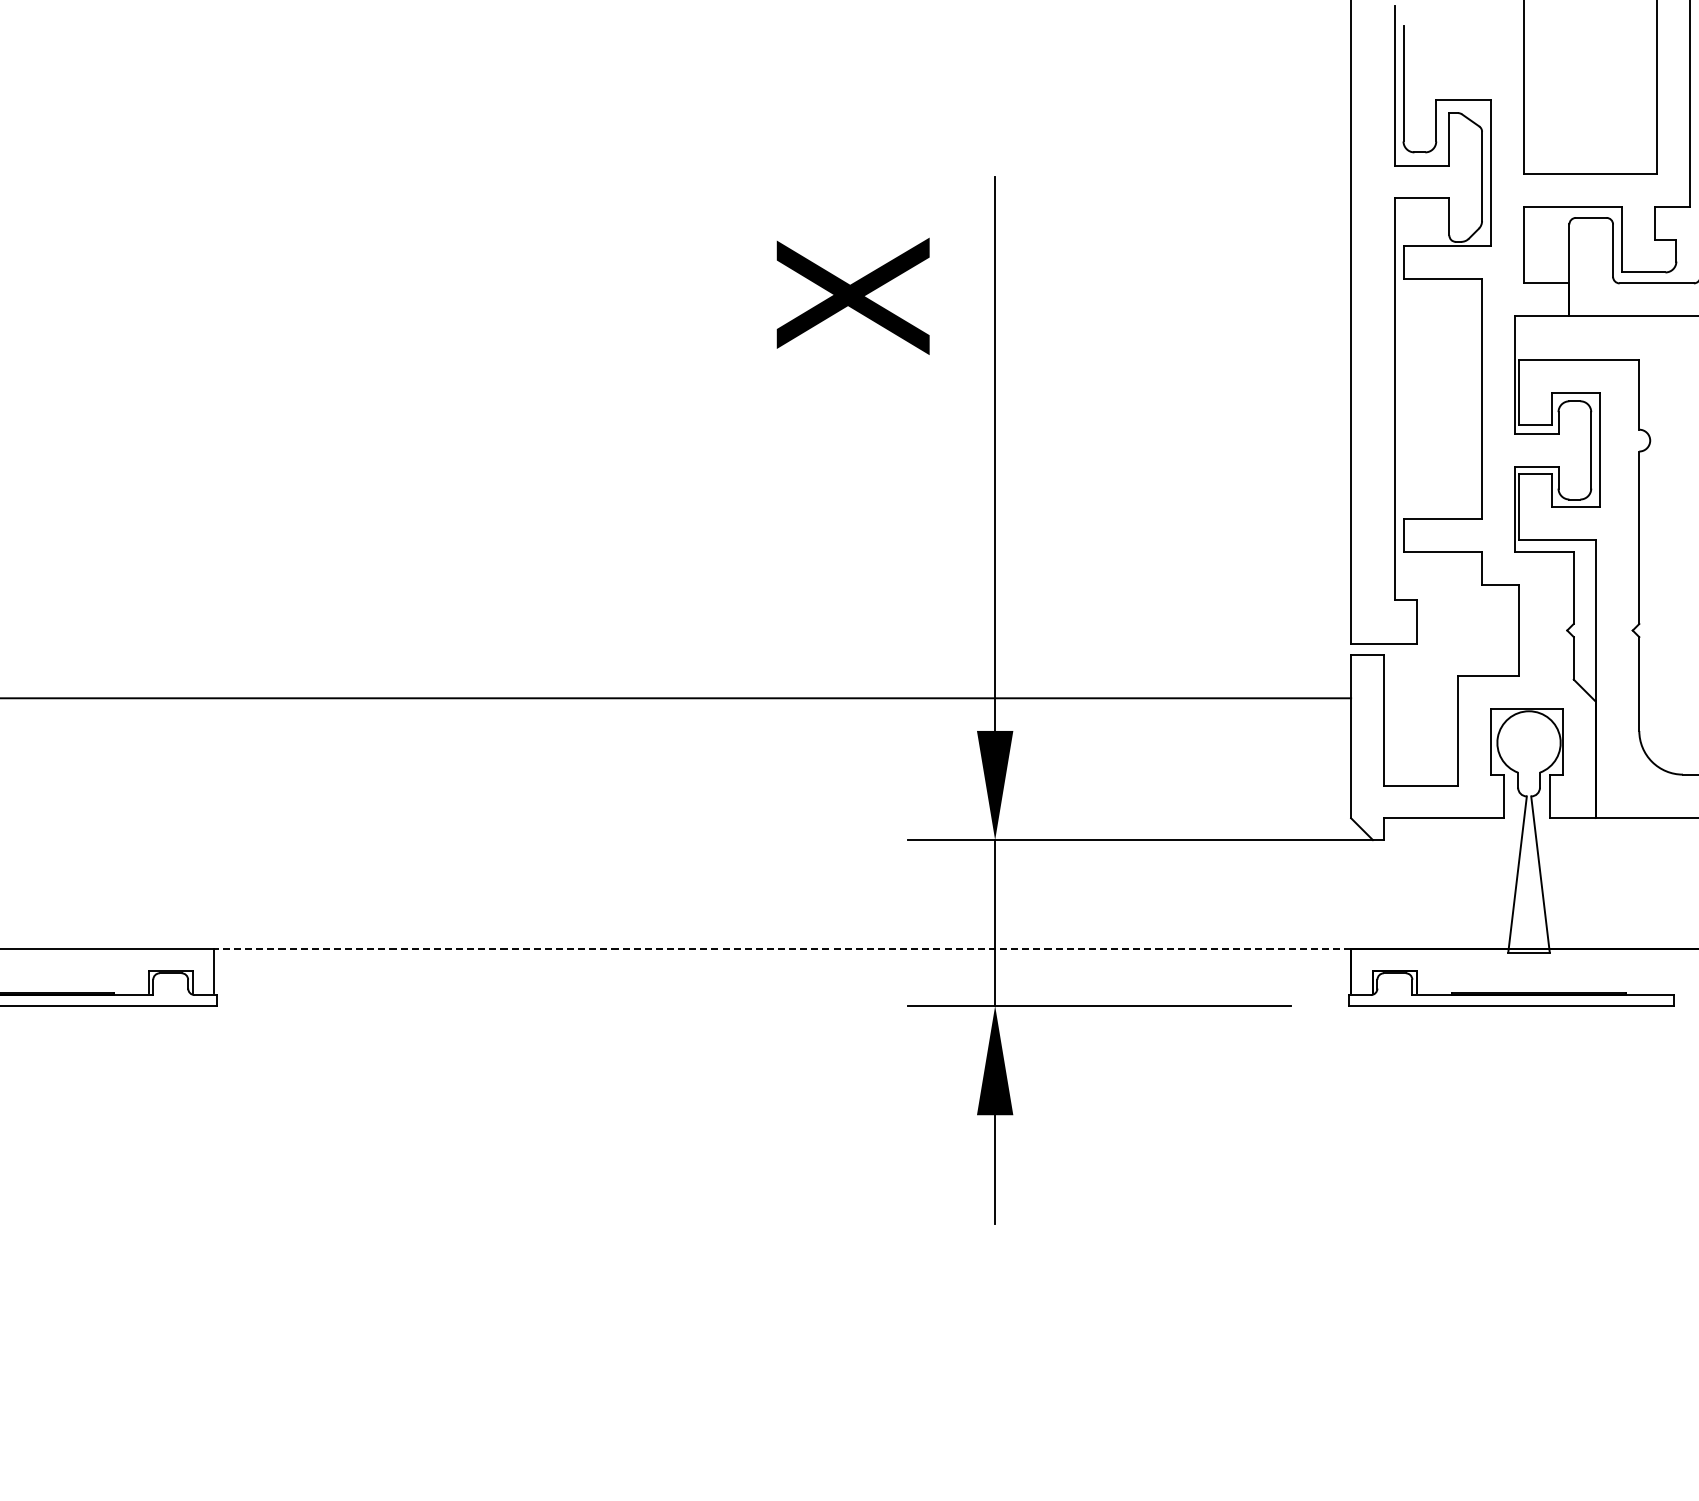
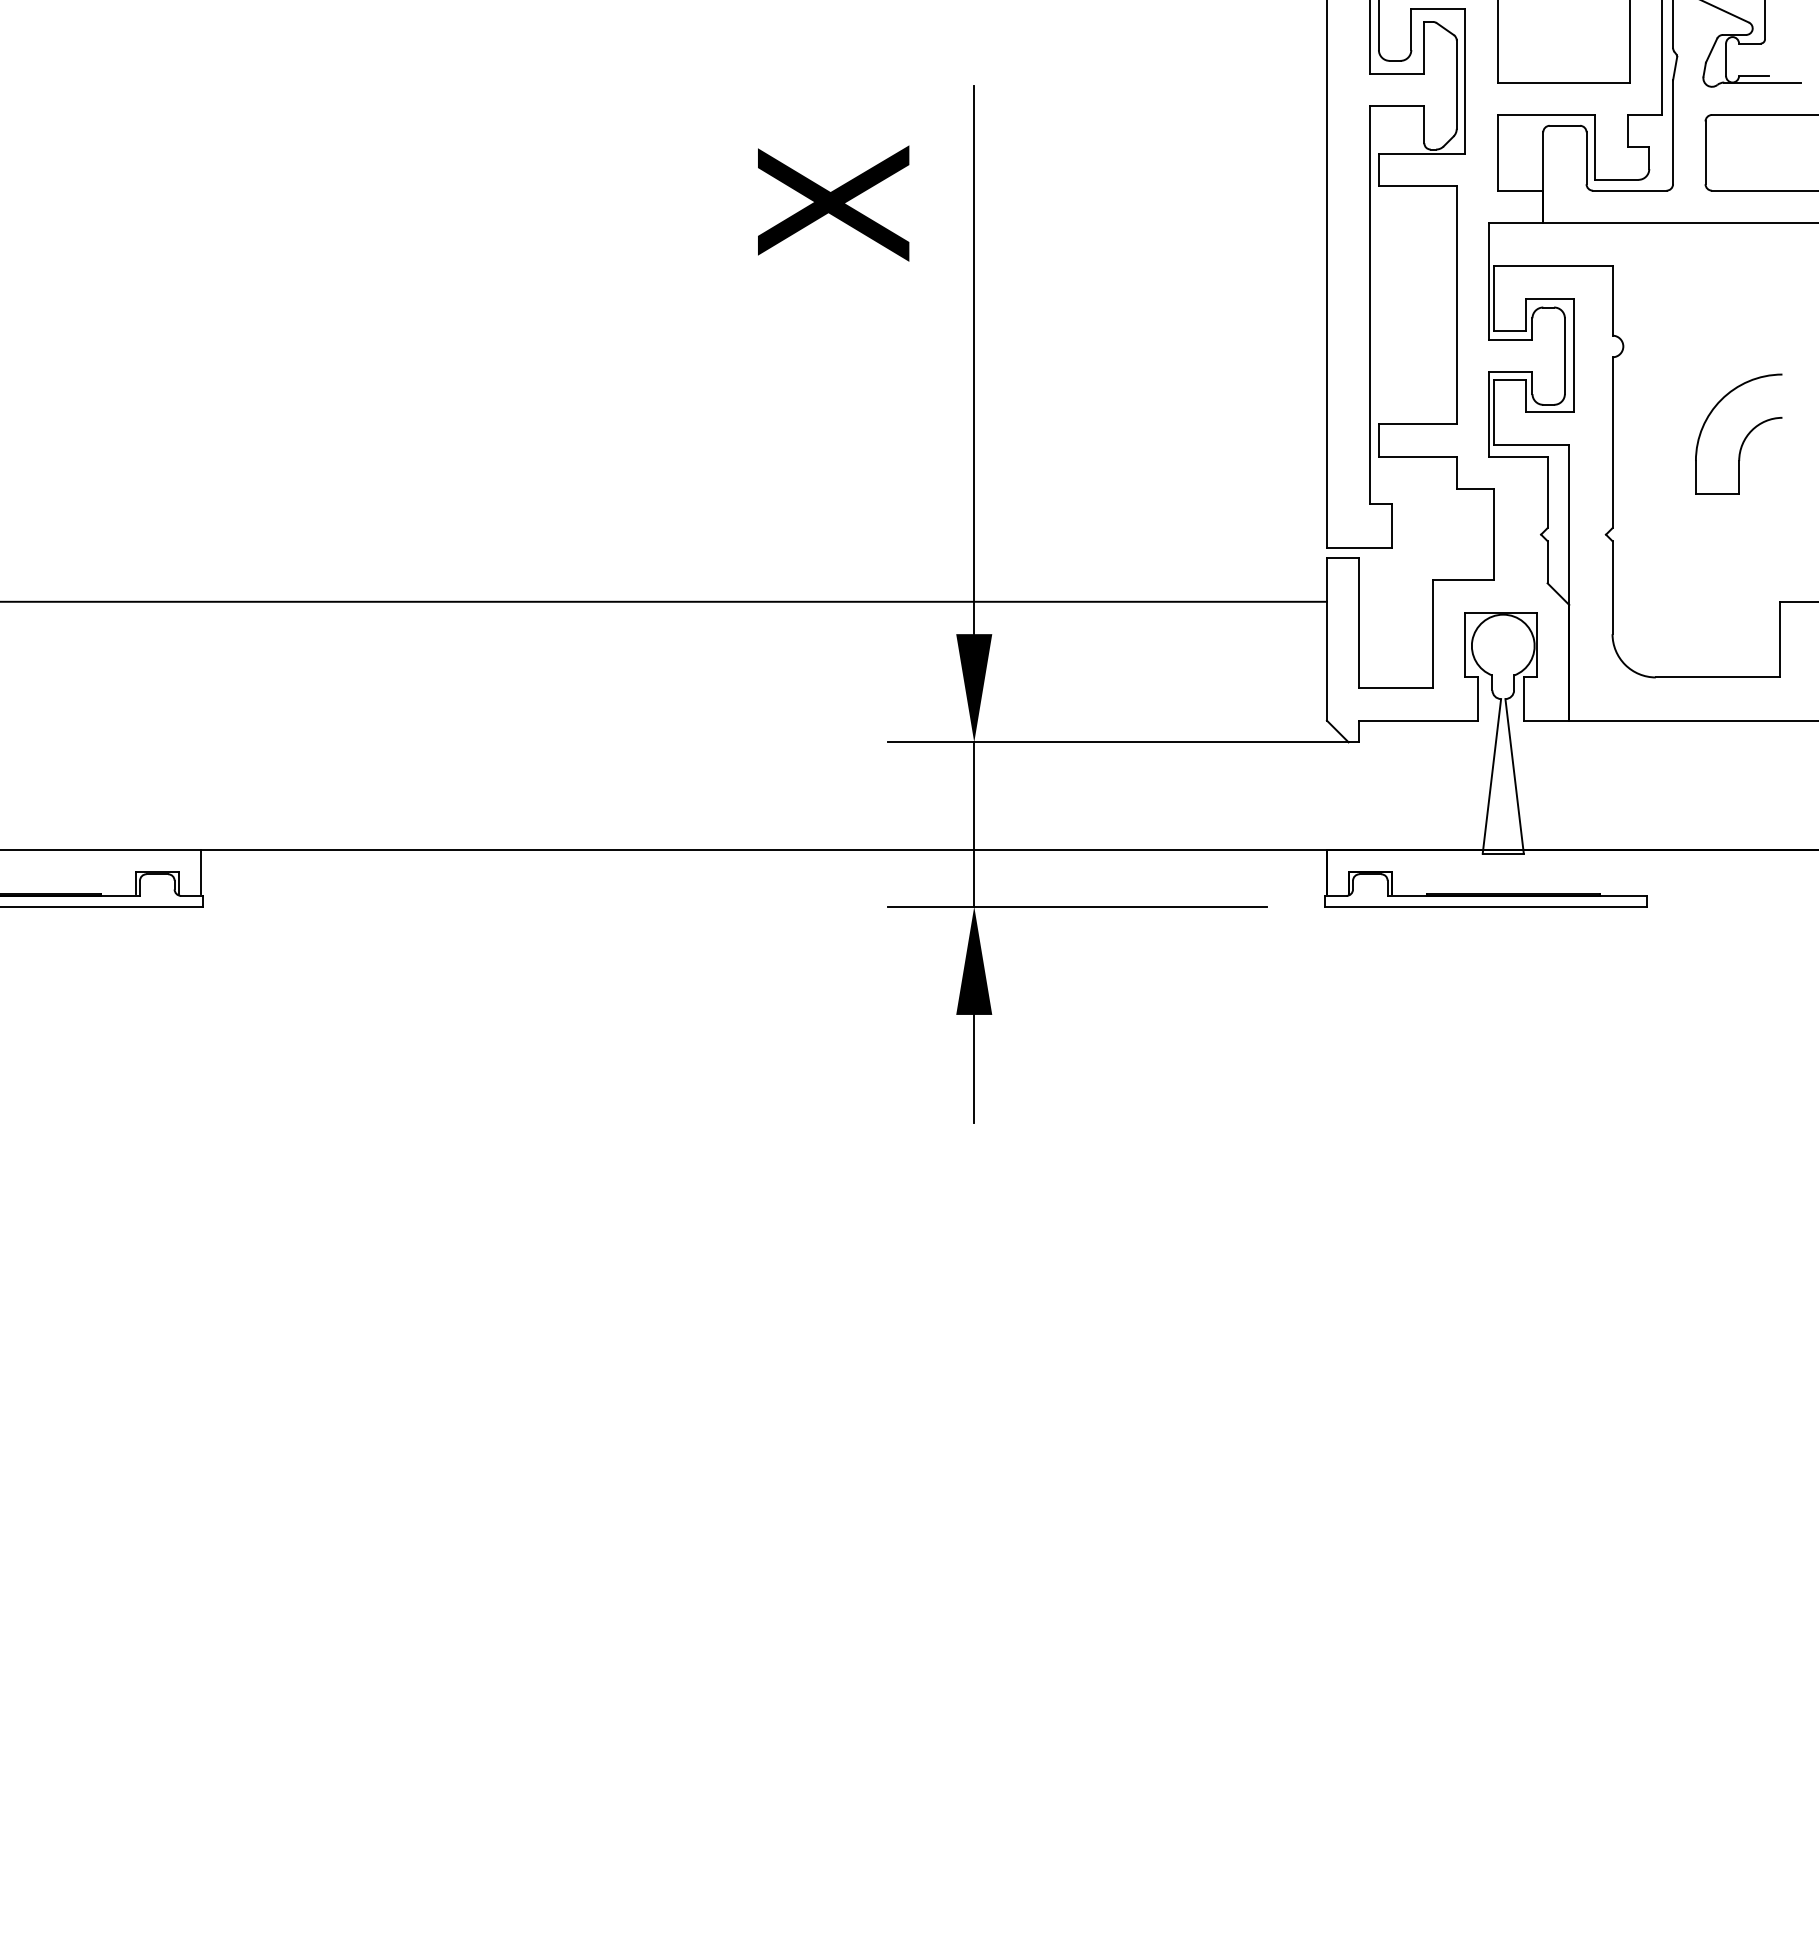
line: (782, 949) -> (763, 850), dashed -> solid

